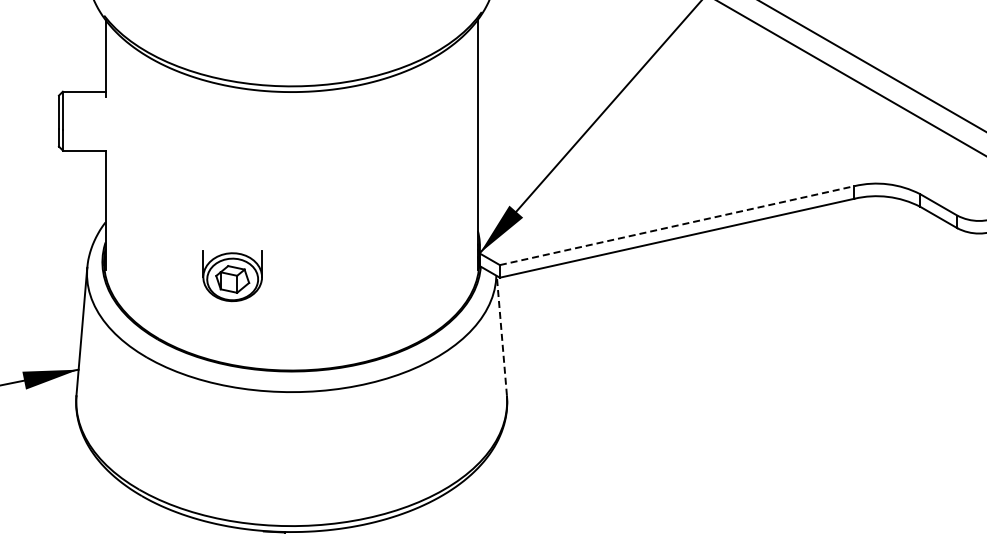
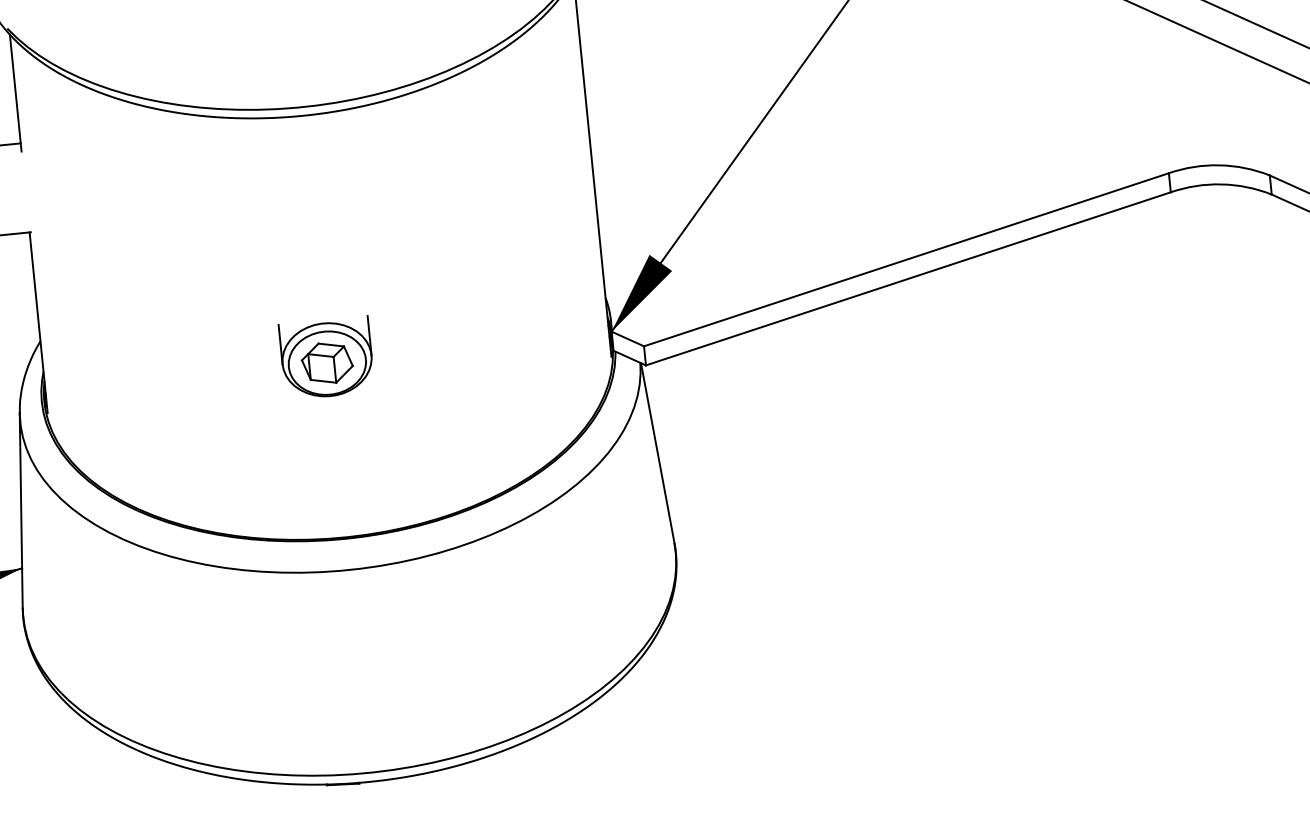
line: (677, 225) -> (906, 259), dashed -> solid
part: (232, 276) -> (326, 358), moved
line: (501, 335) -> (657, 452), dashed -> solid

